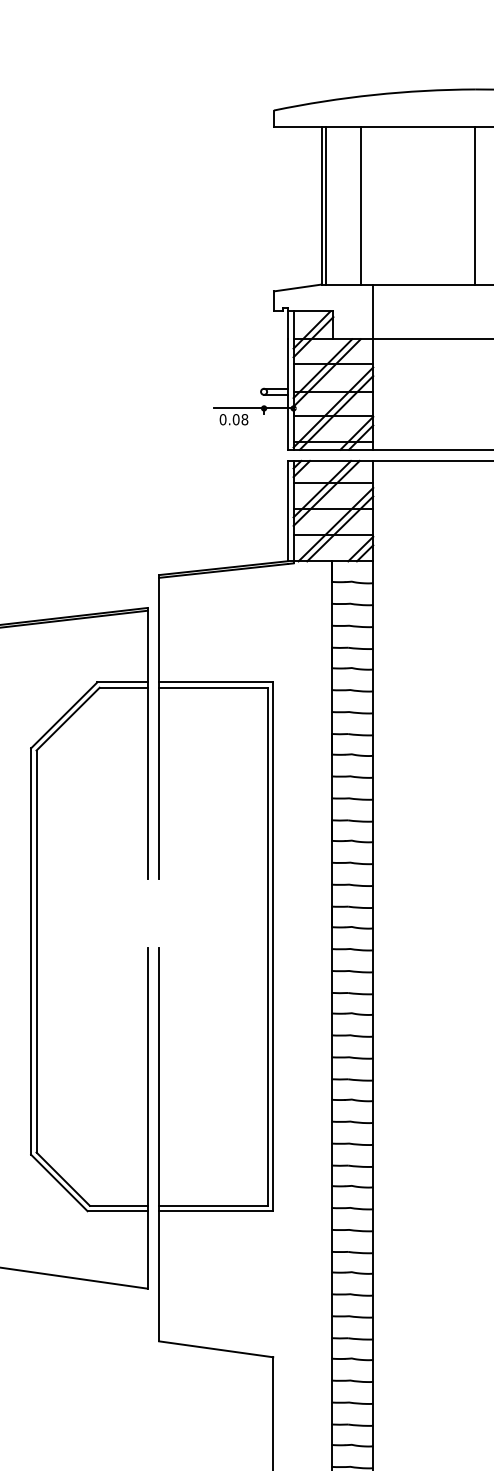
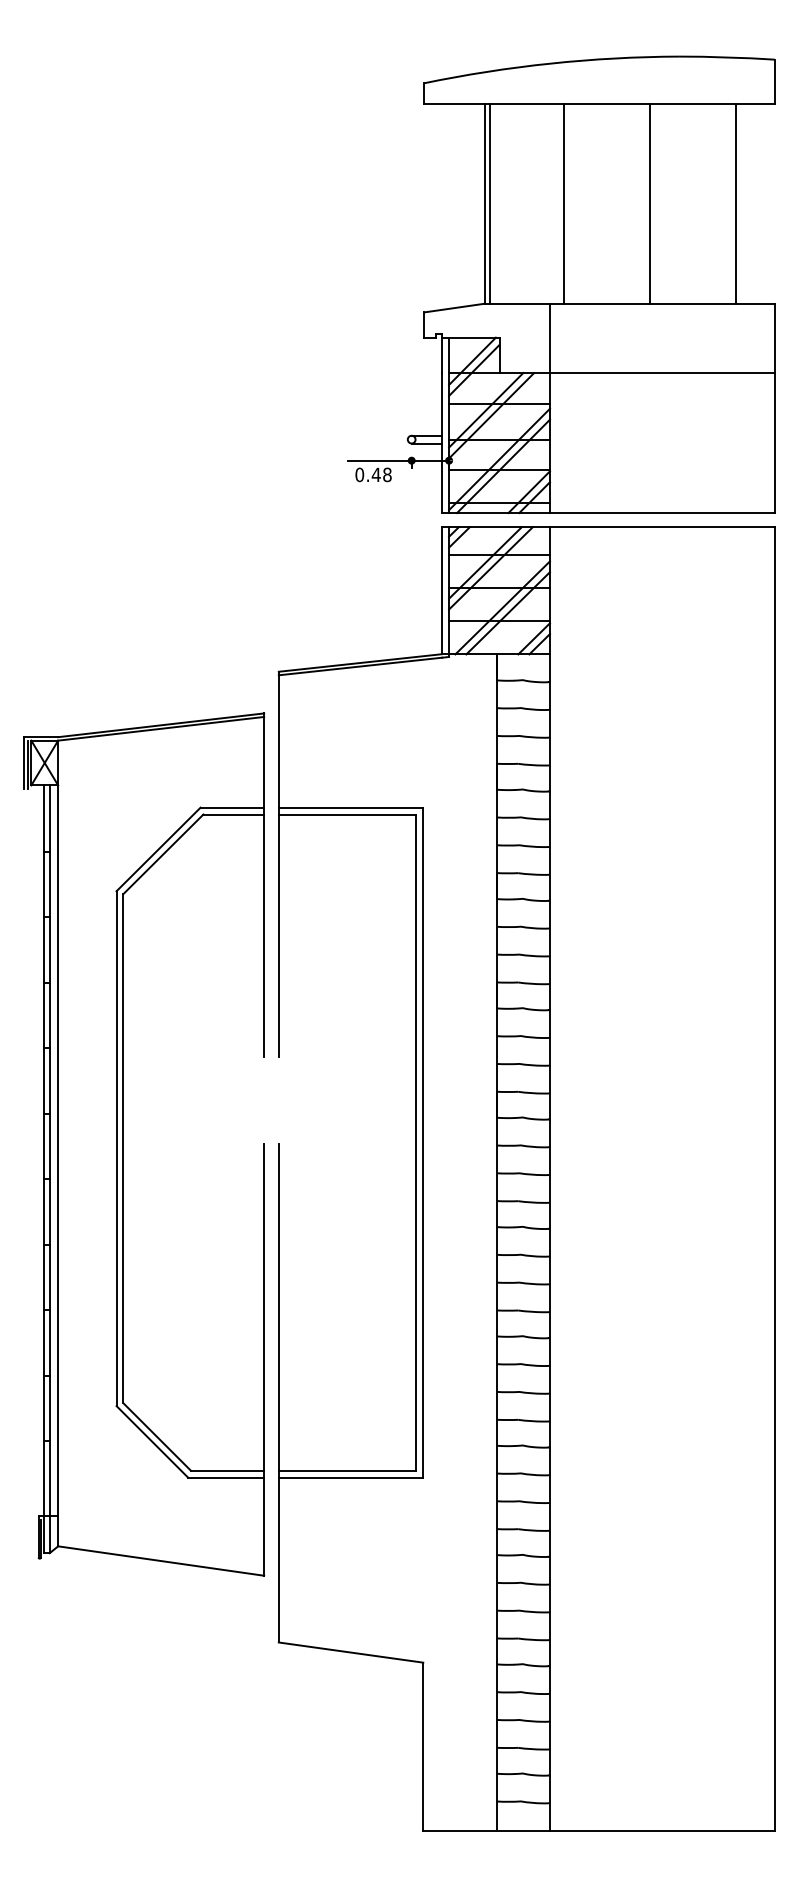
line: (361, 205) -> (564, 203), moved
line: (475, 205) -> (650, 203), moved
text: (235, 419) -> (375, 474), 0.08 -> 0.48

